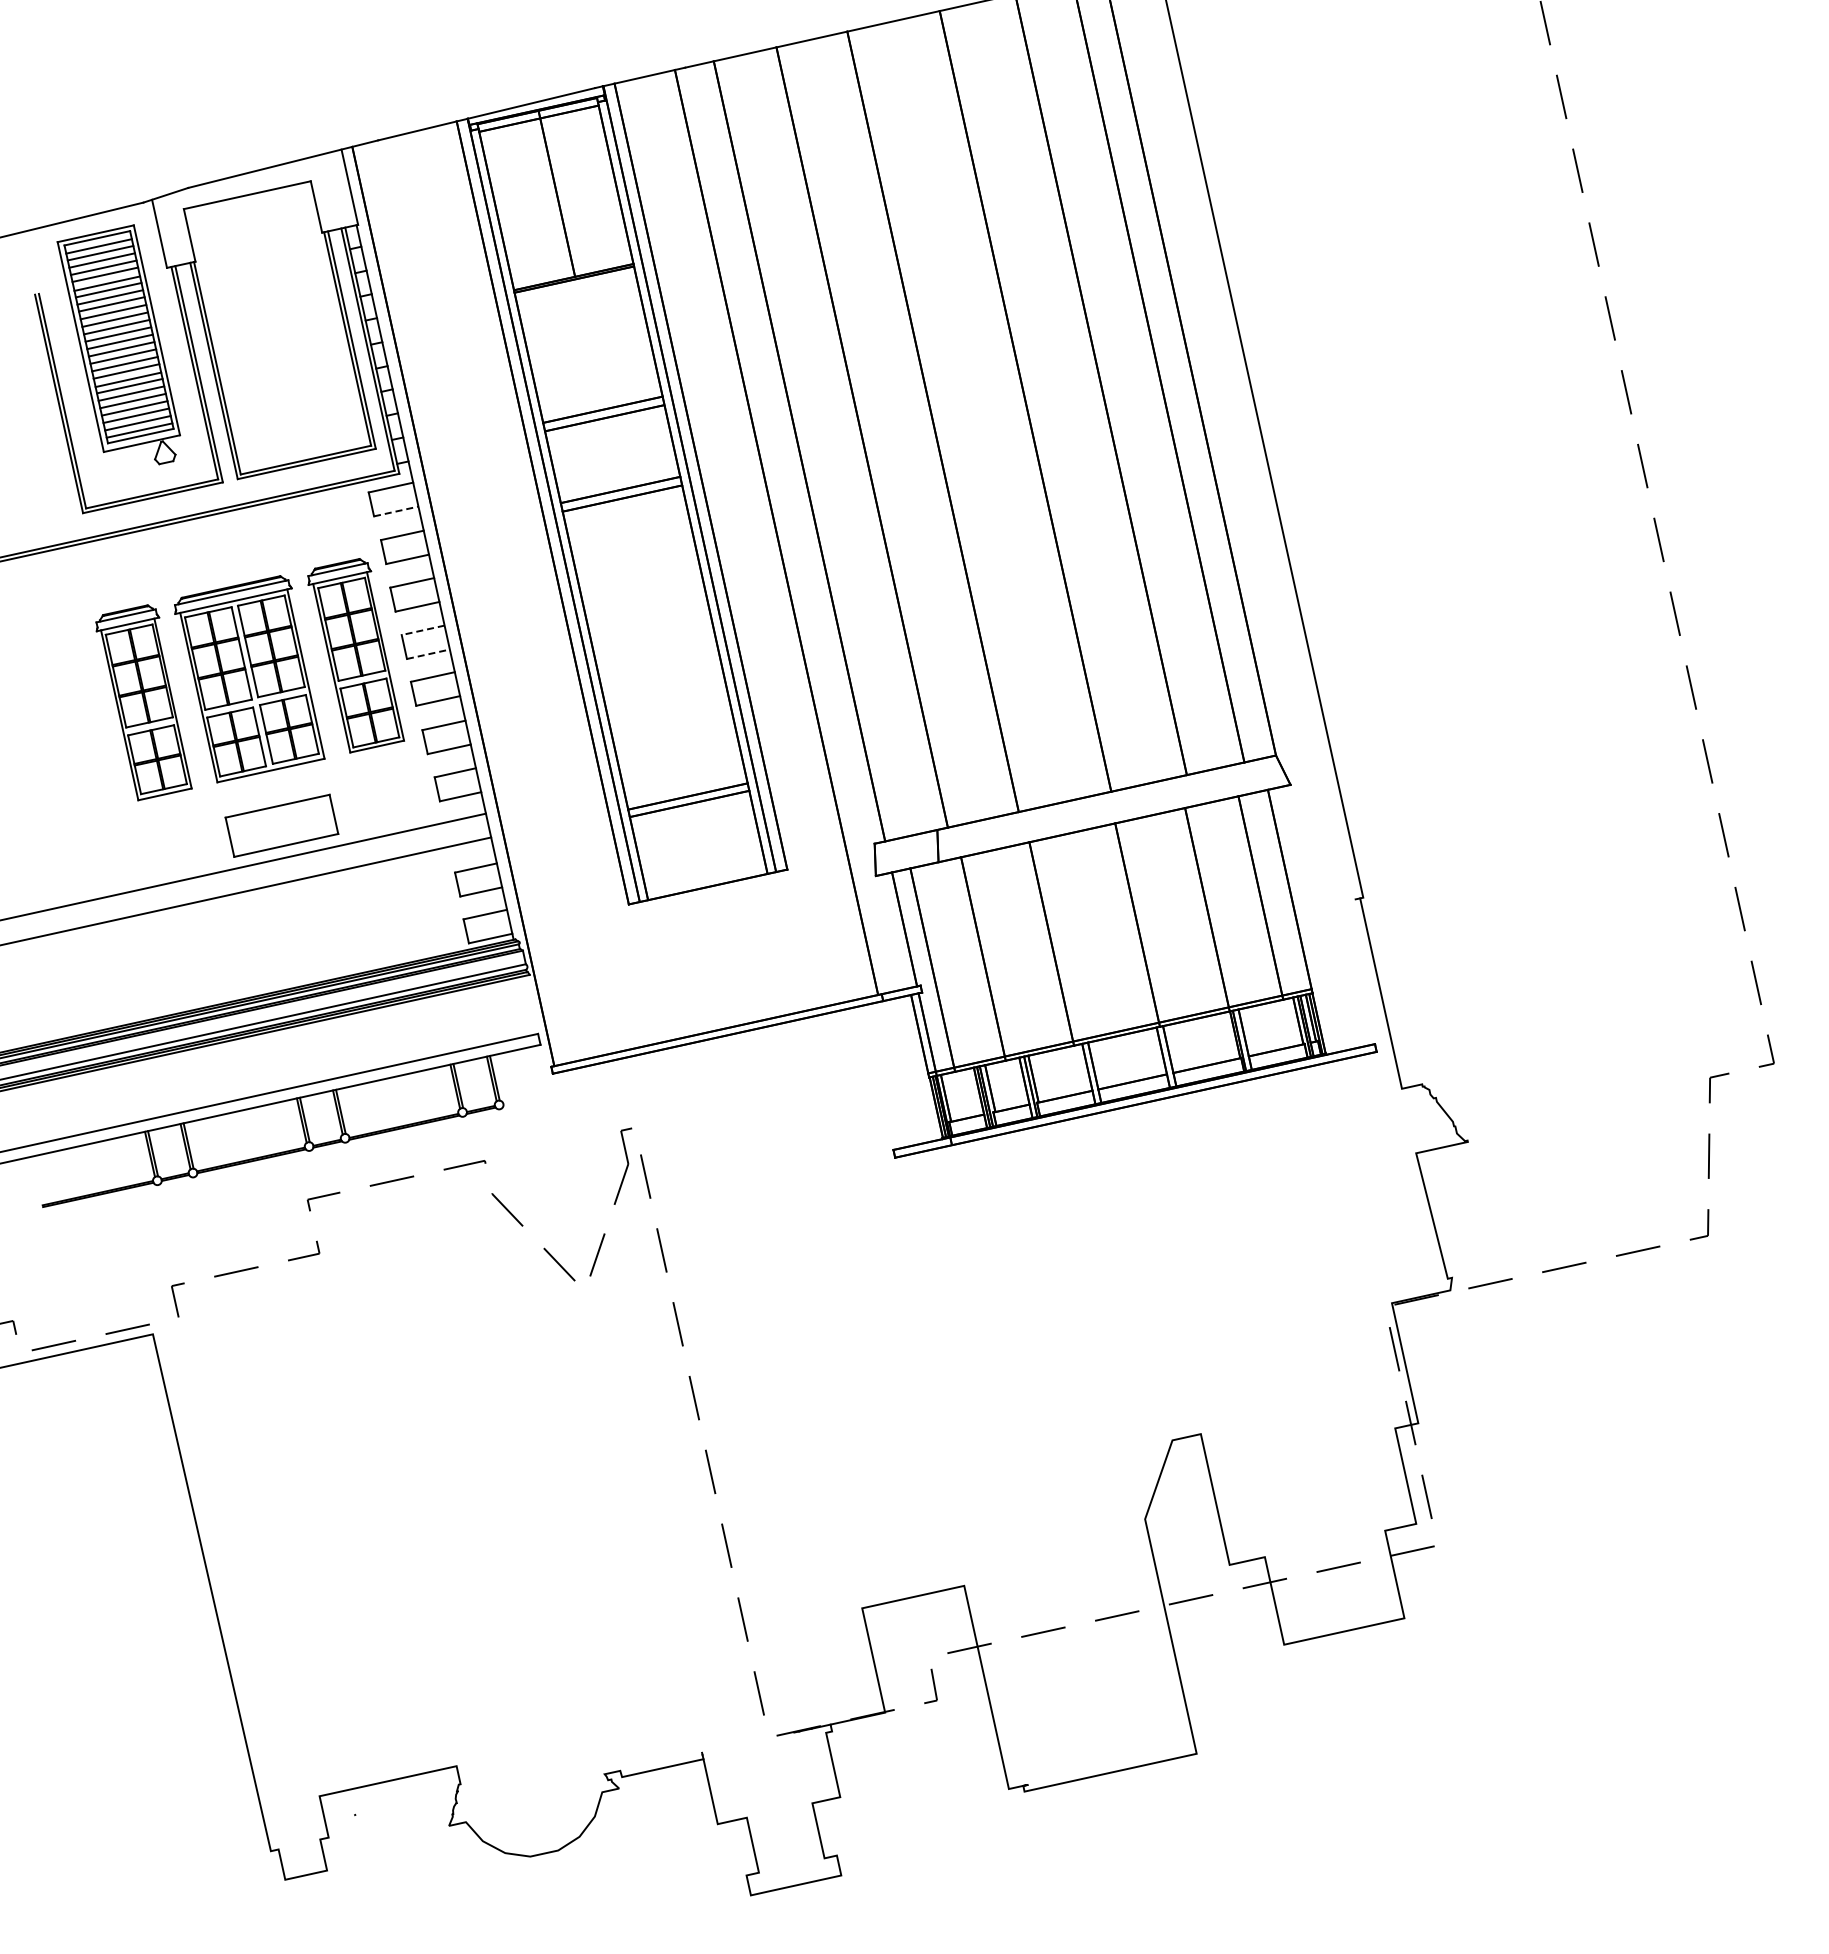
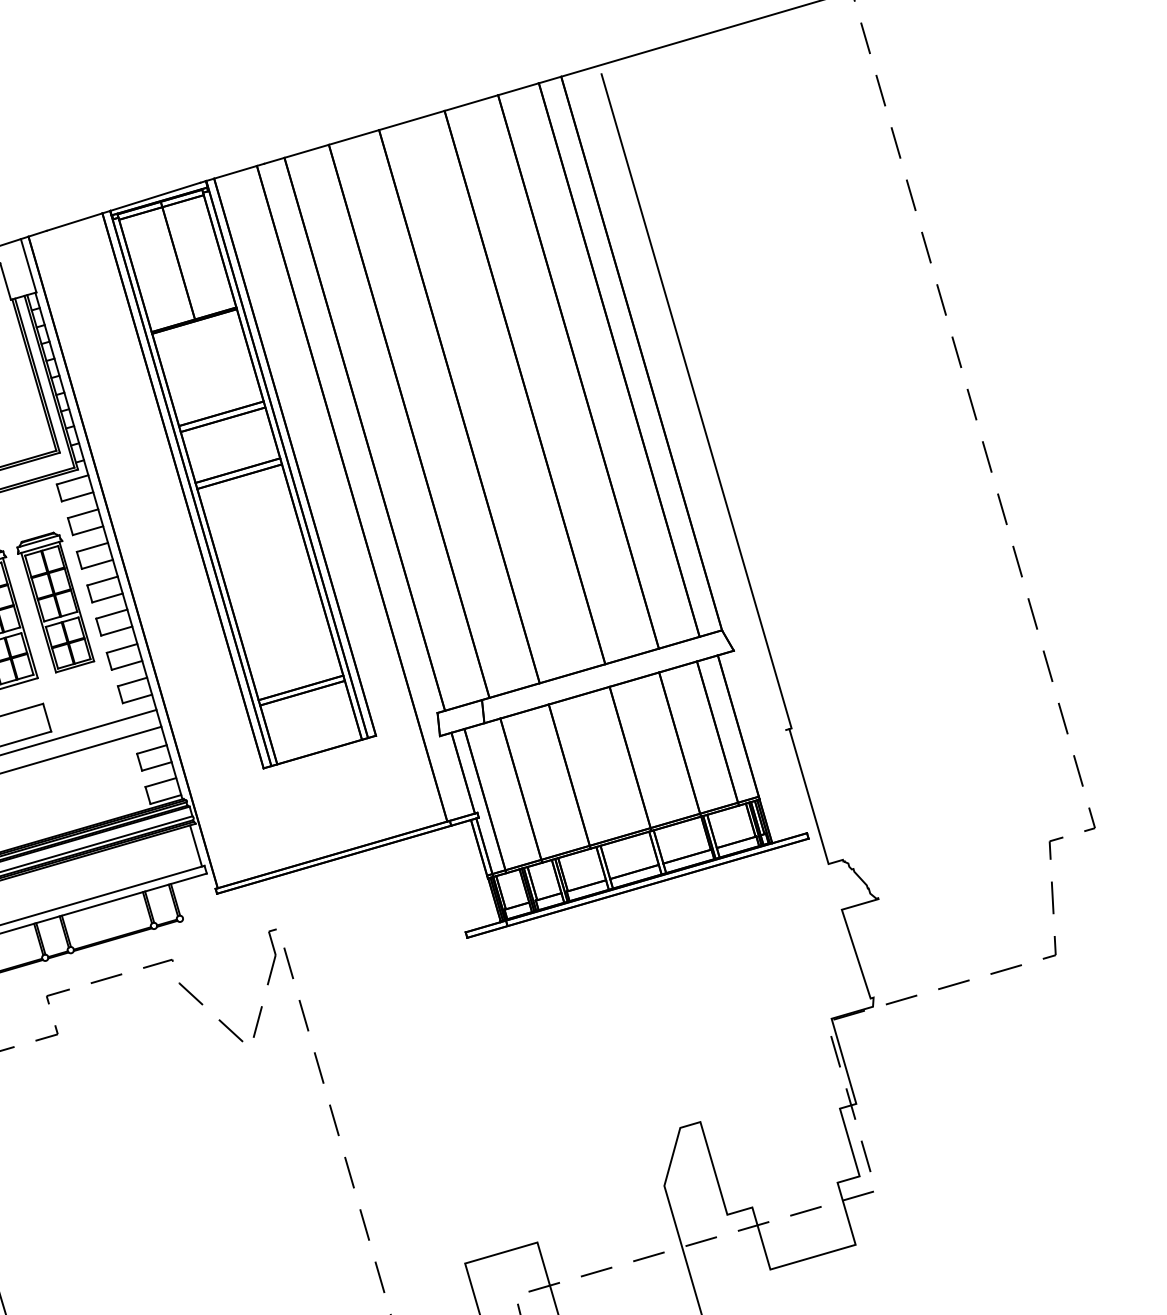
line: (396, 511) -> (77, 496), dashed -> solid
line: (423, 630) -> (102, 581), dashed -> solid
line: (428, 654) -> (107, 598), dashed -> solid
line: (527, 1005) -> (195, 845), added

